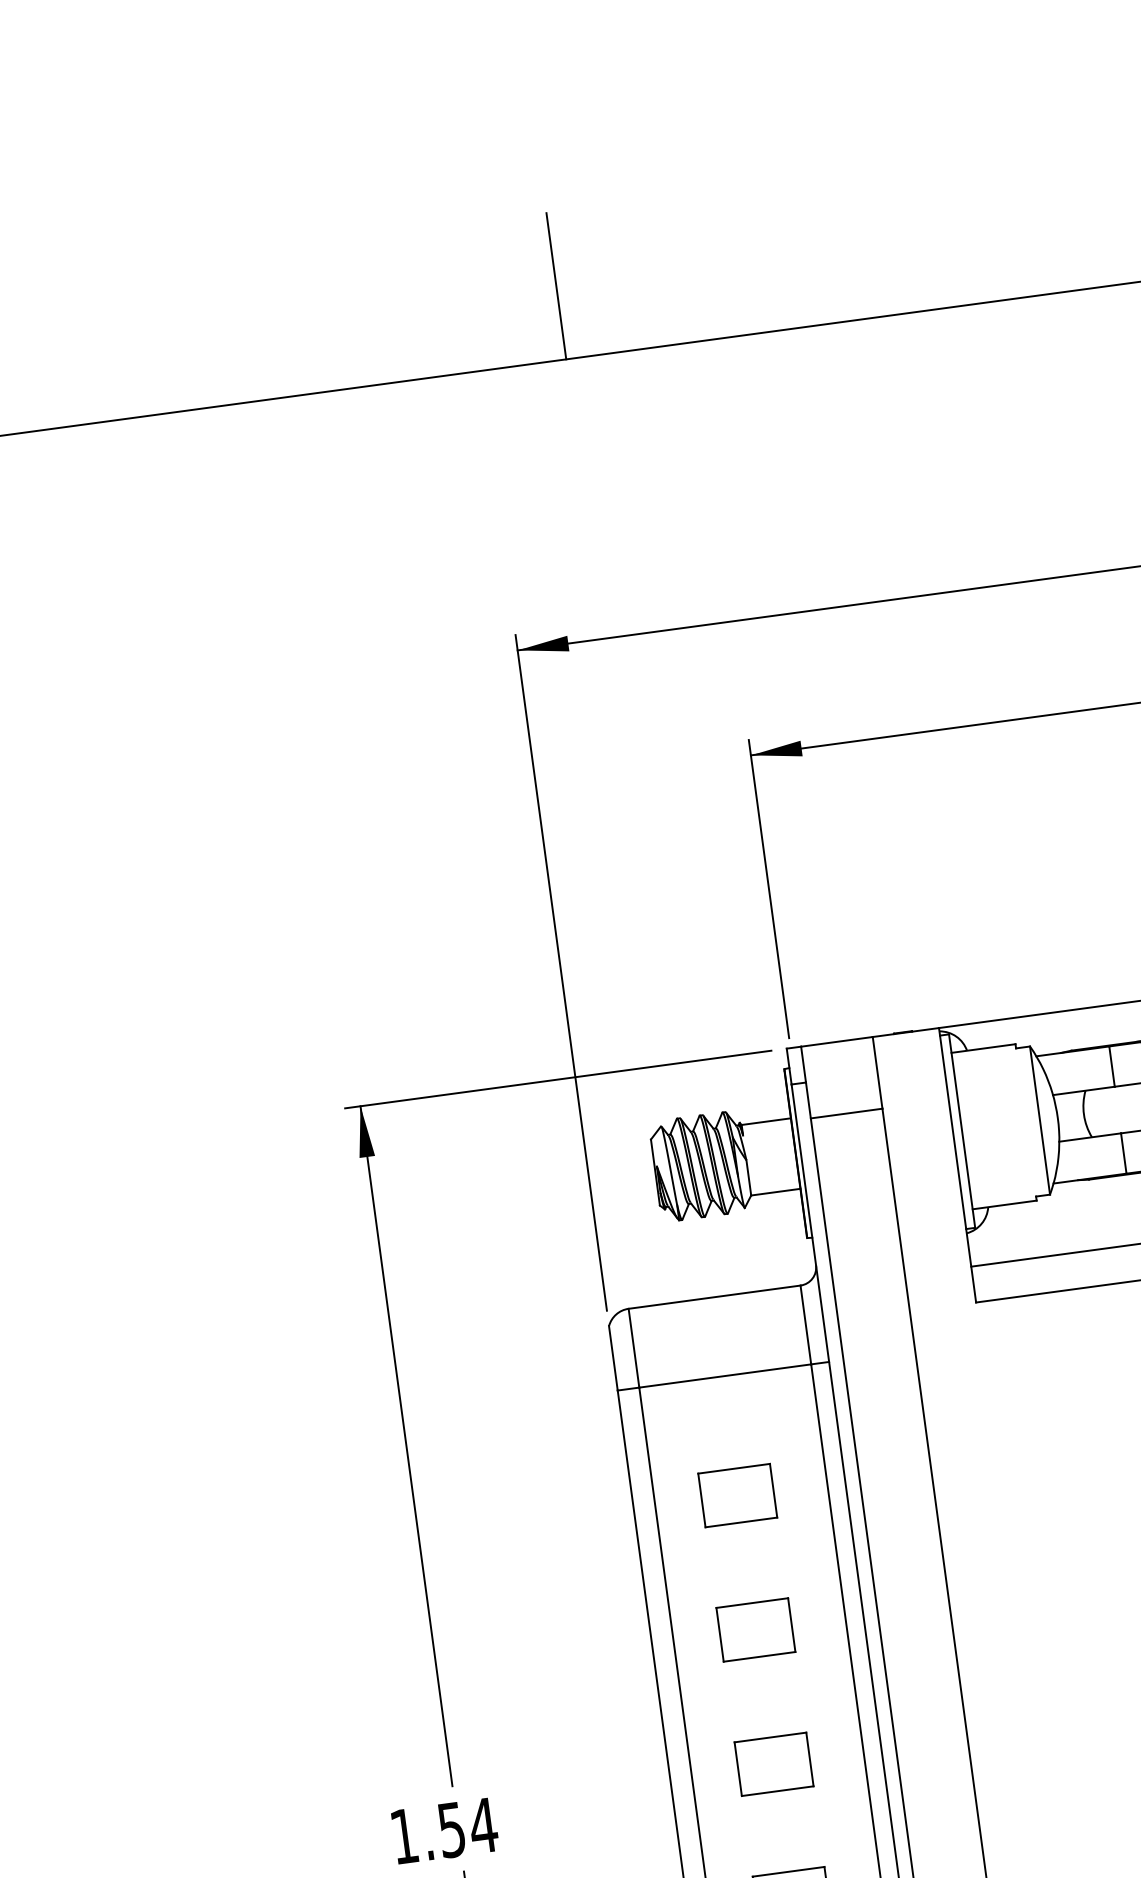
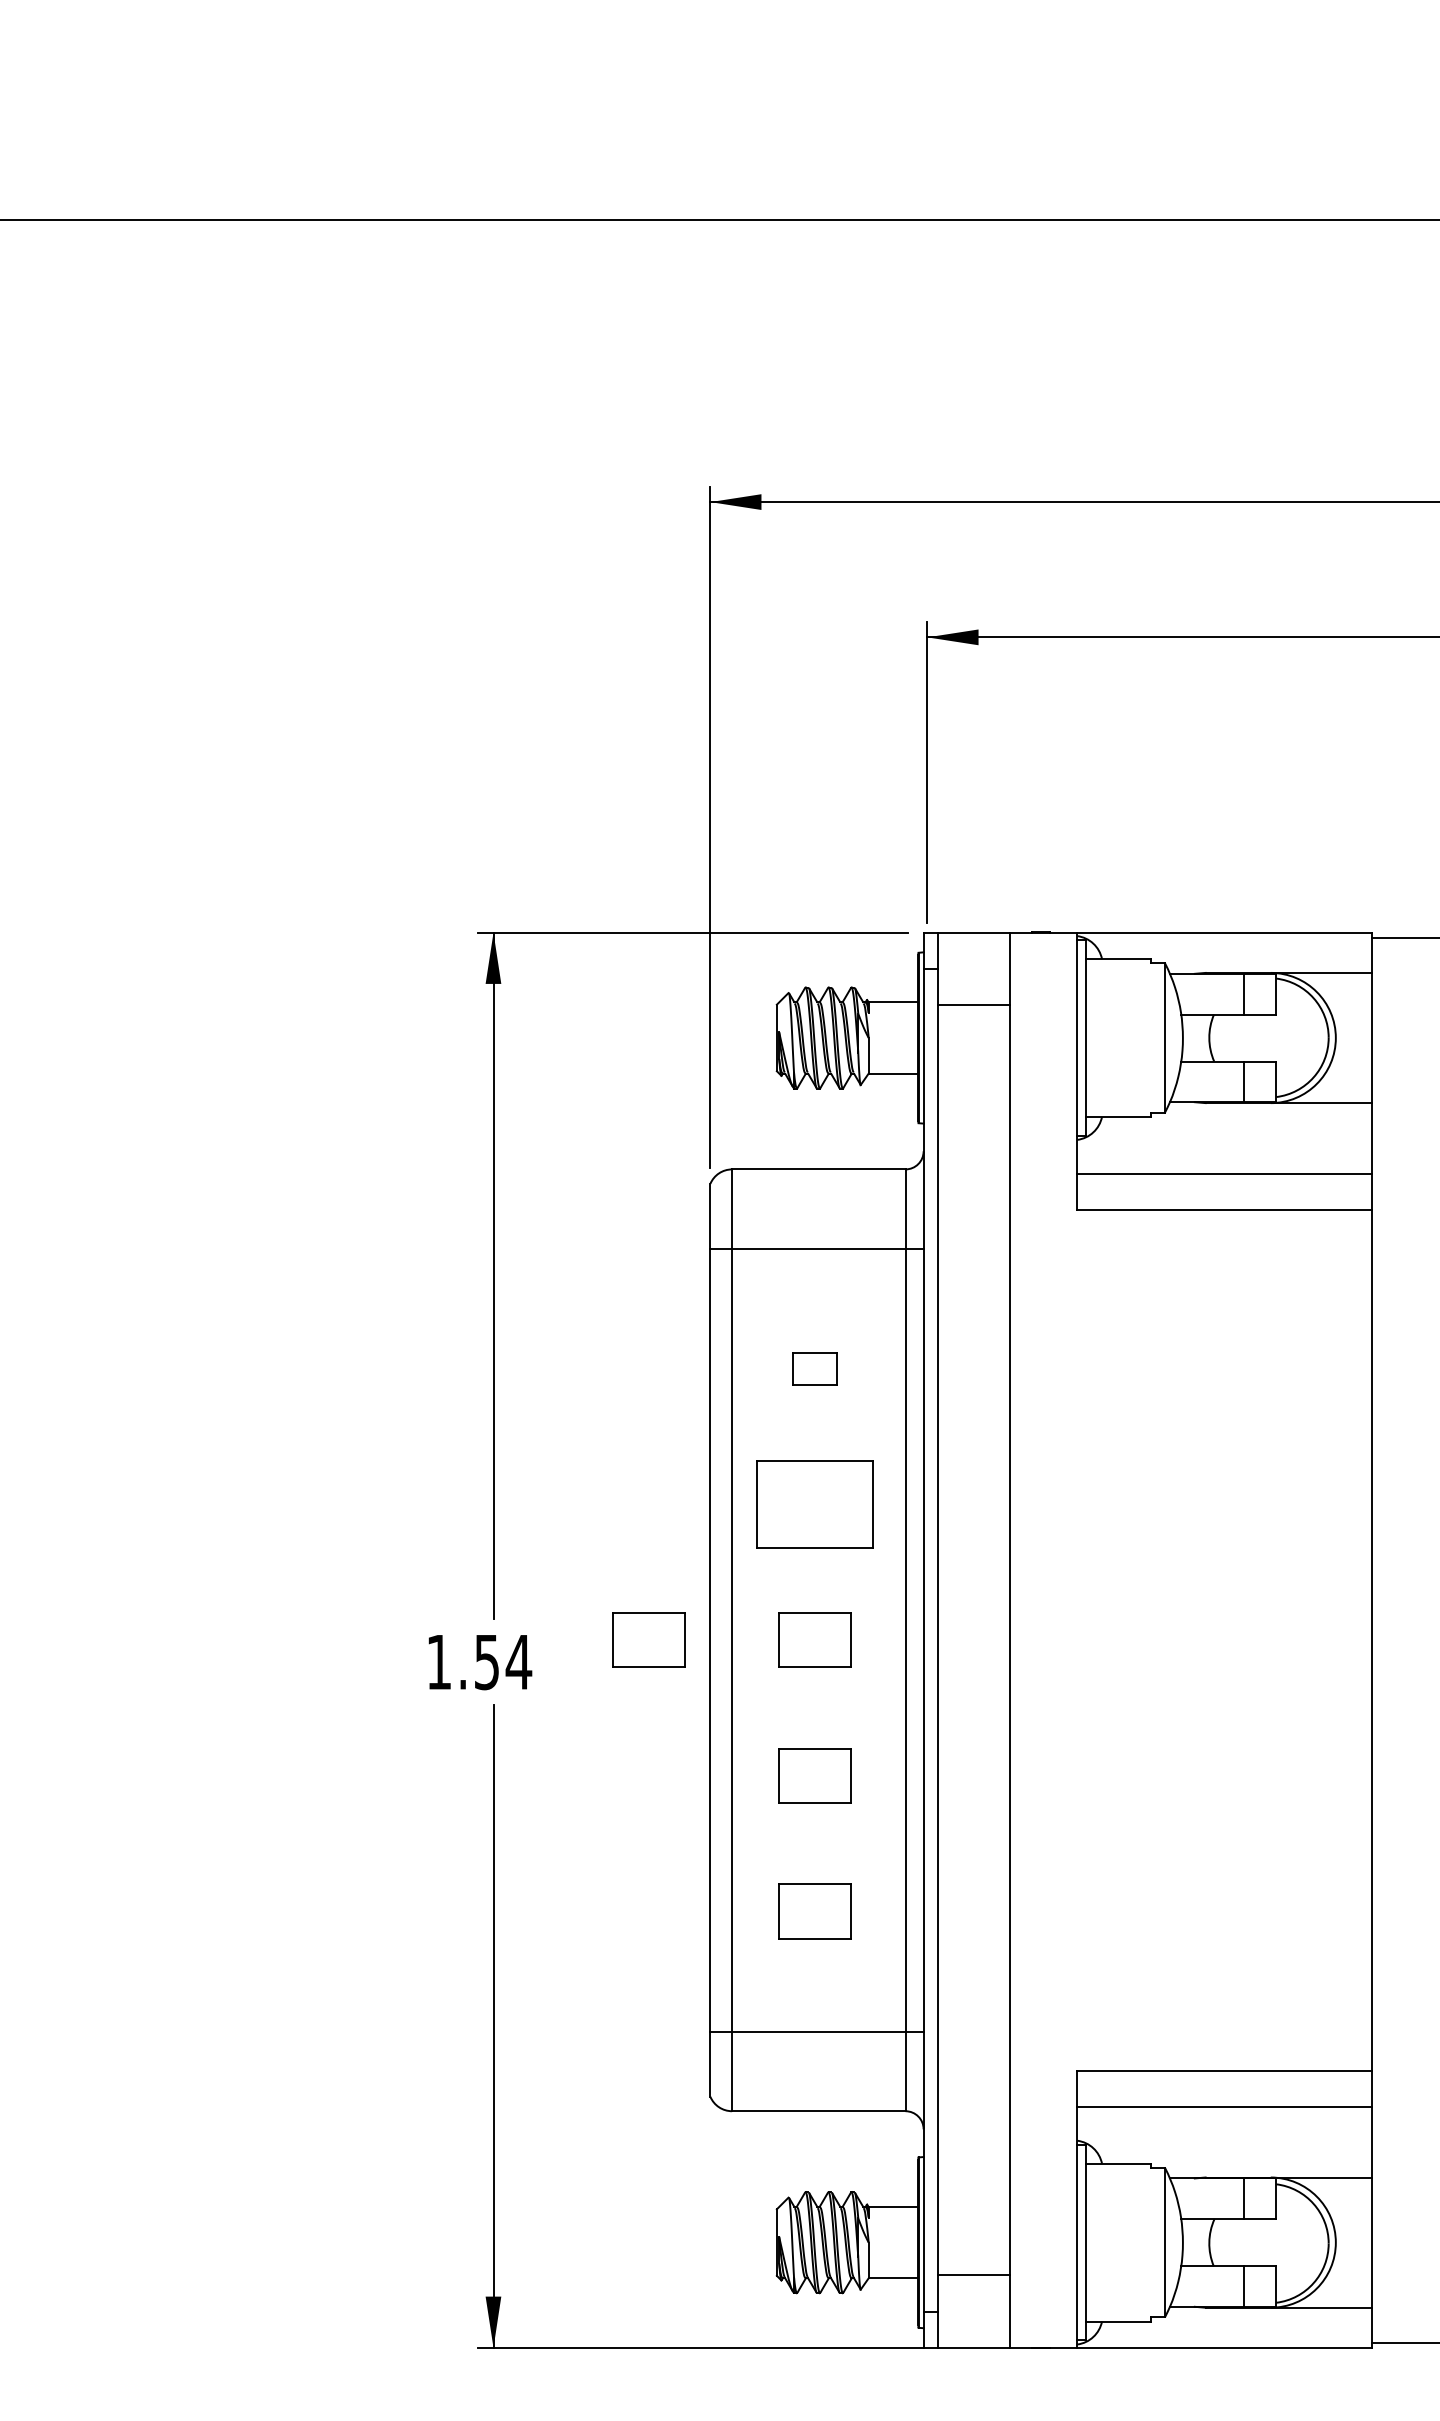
line: (556, 286) -> (797, 146), removed
part: (736, 1495) -> (814, 1368), size x0.6
part: (755, 1629) -> (814, 1504), size x1.6
part: (608, 1785) -> (648, 1639), added

